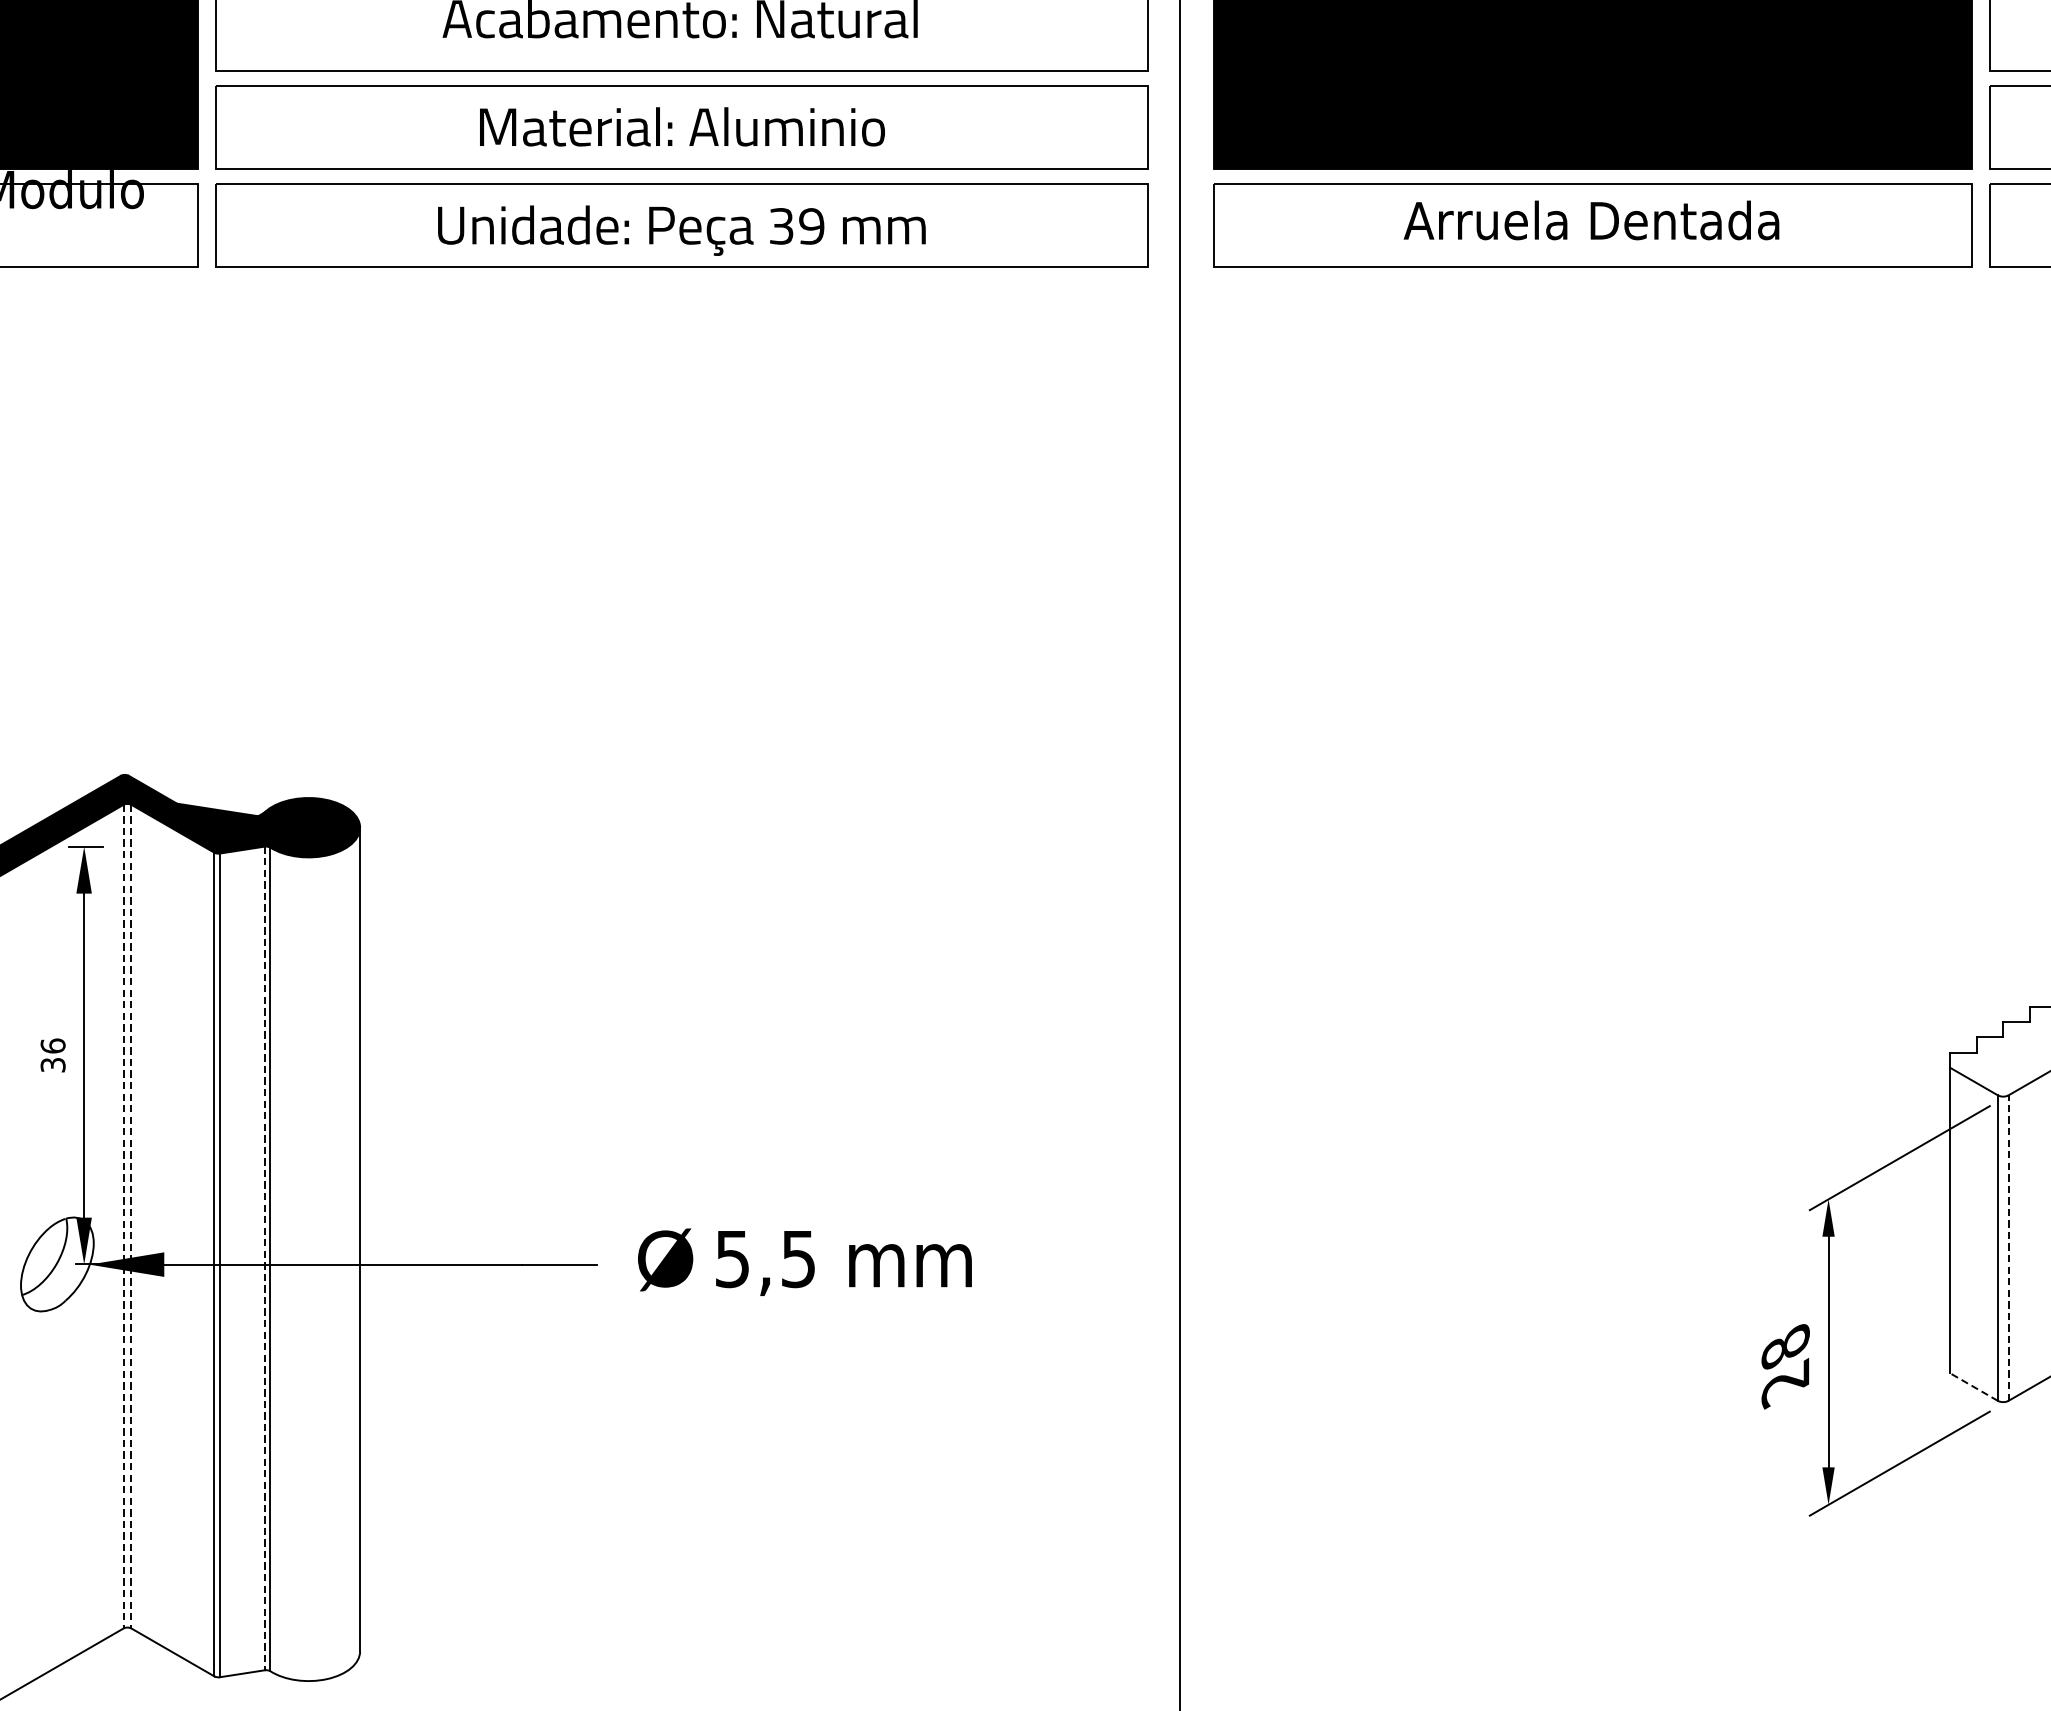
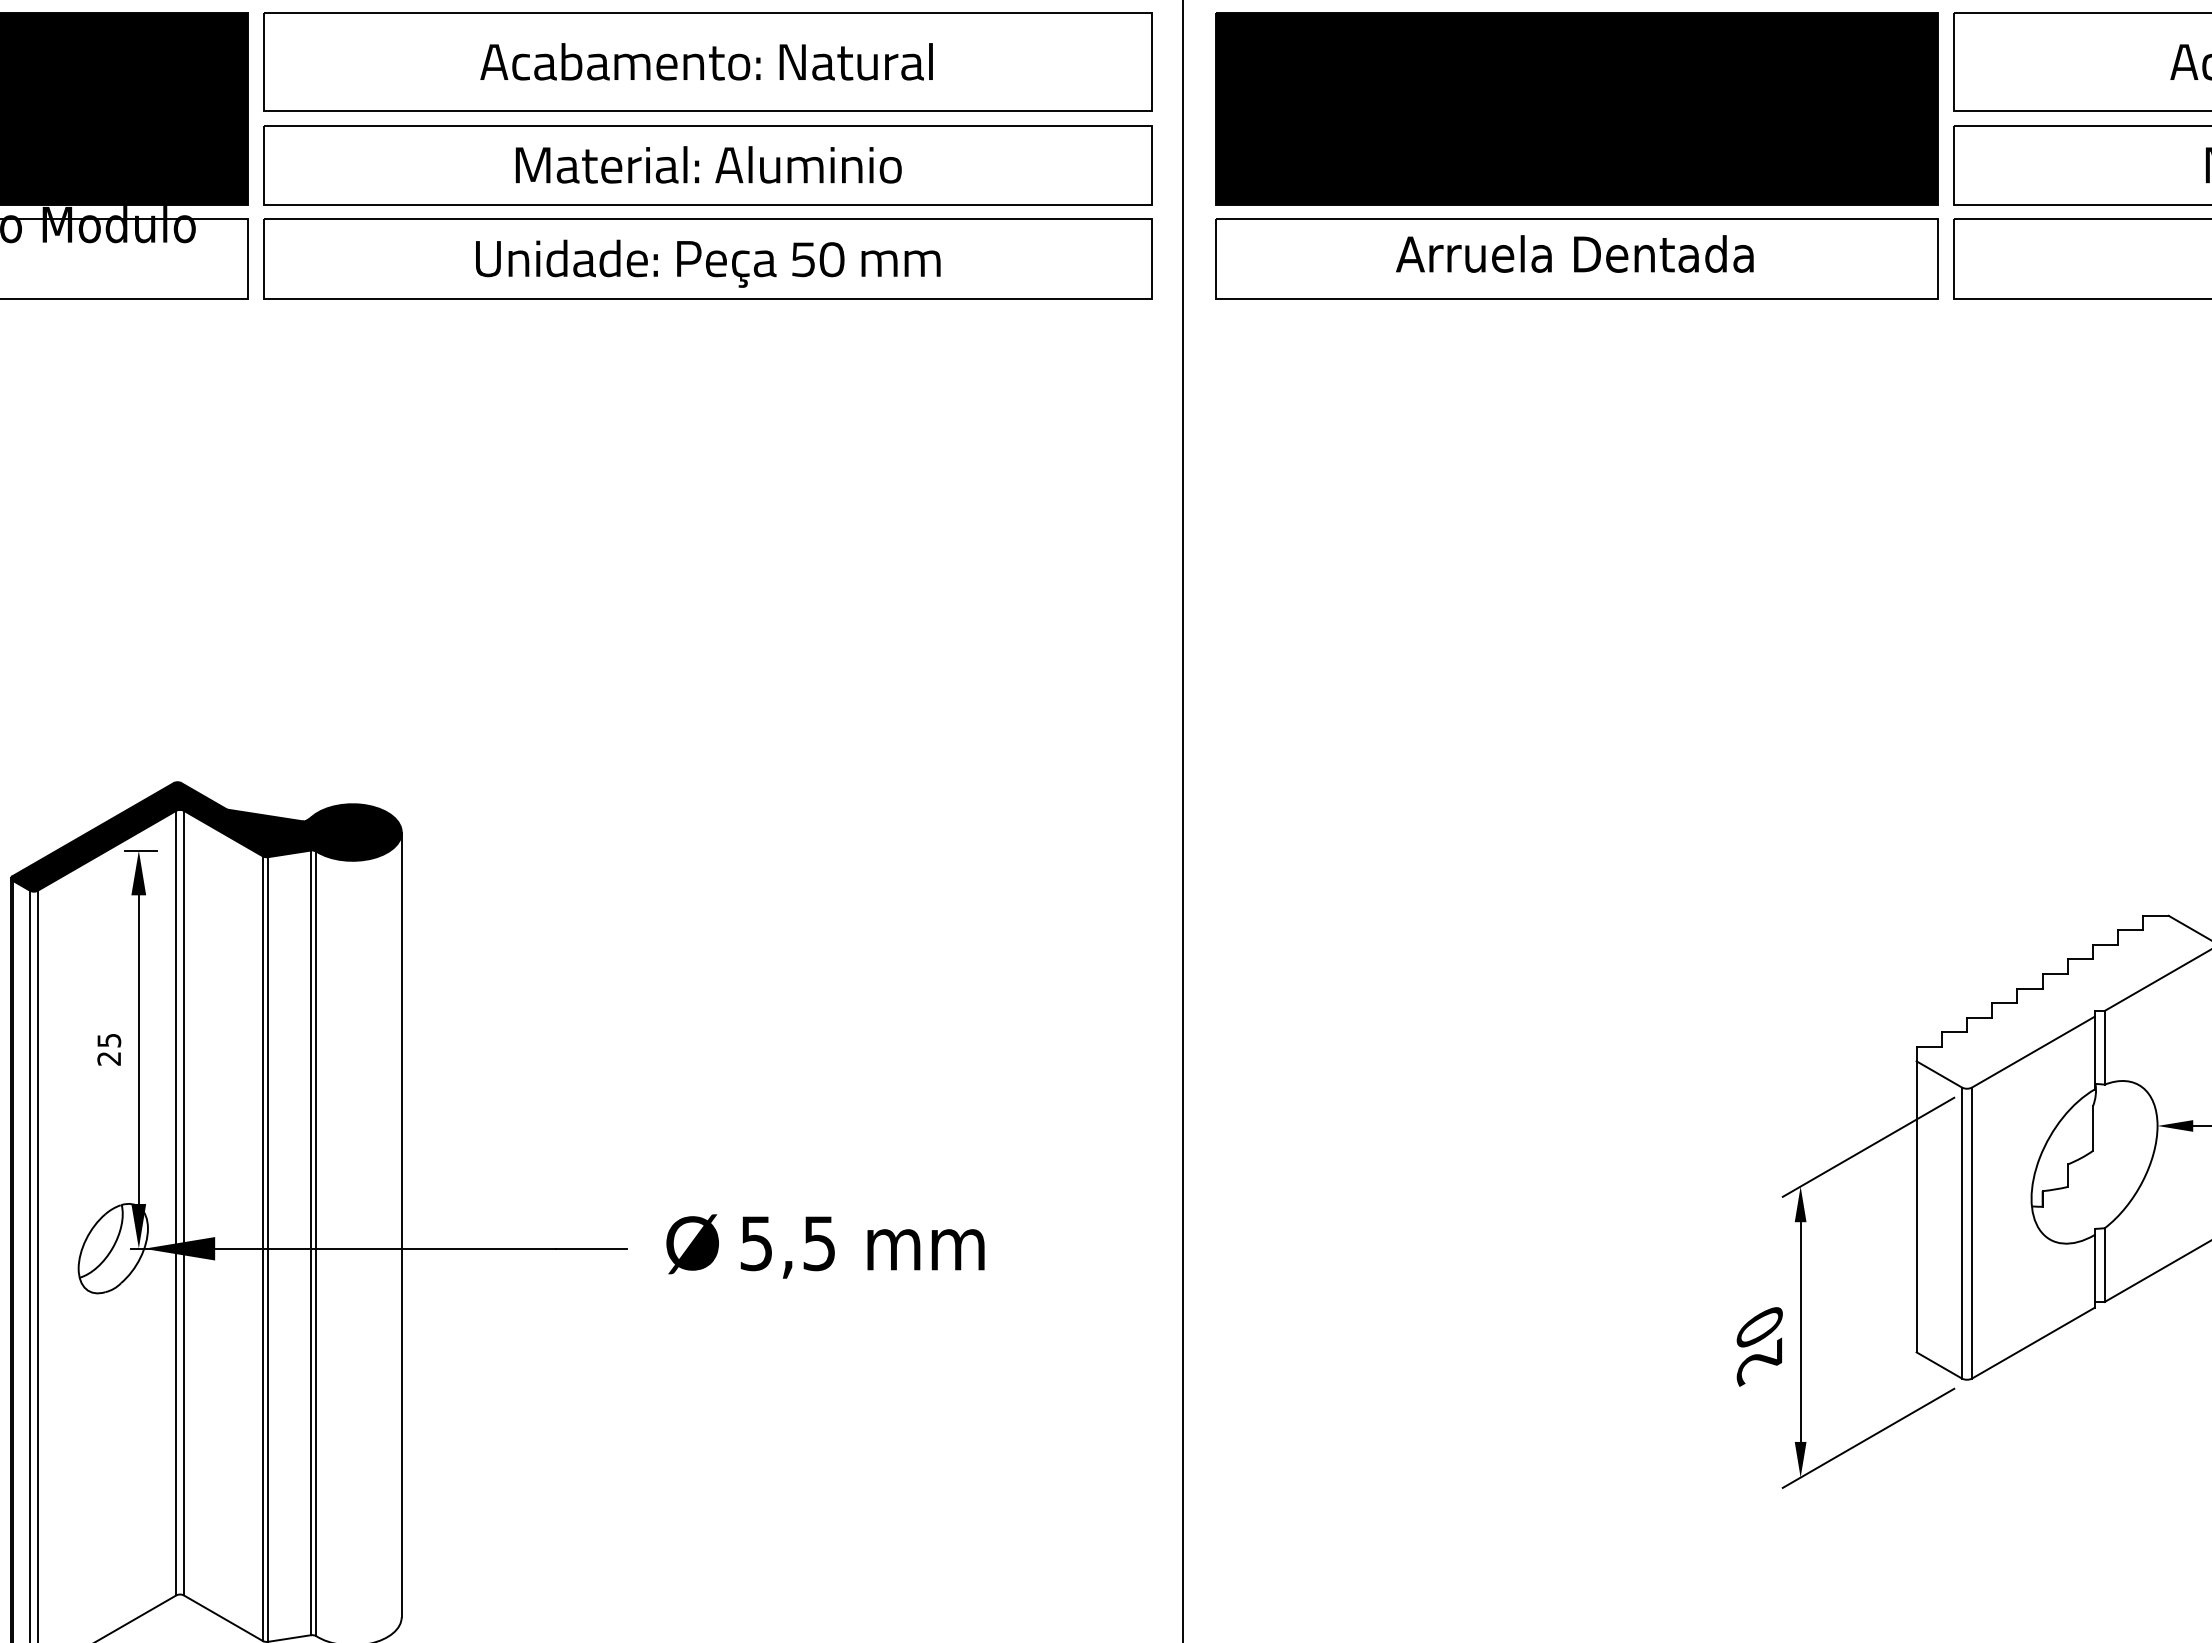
text: (797, 226) -> (818, 259), 39 -> 50
text: (53, 1055) -> (109, 1049), 36 -> 25
line: (123, 1217) -> (176, 1203), dashed -> solid
line: (131, 1217) -> (183, 1203), dashed -> solid
line: (2008, 1248) -> (1972, 1233), dashed -> solid
line: (265, 1259) -> (311, 1243), dashed -> solid
text: (1785, 1346) -> (1759, 1326), 28 -> 20
line: (1973, 1387) -> (1938, 1365), dashed -> solid

